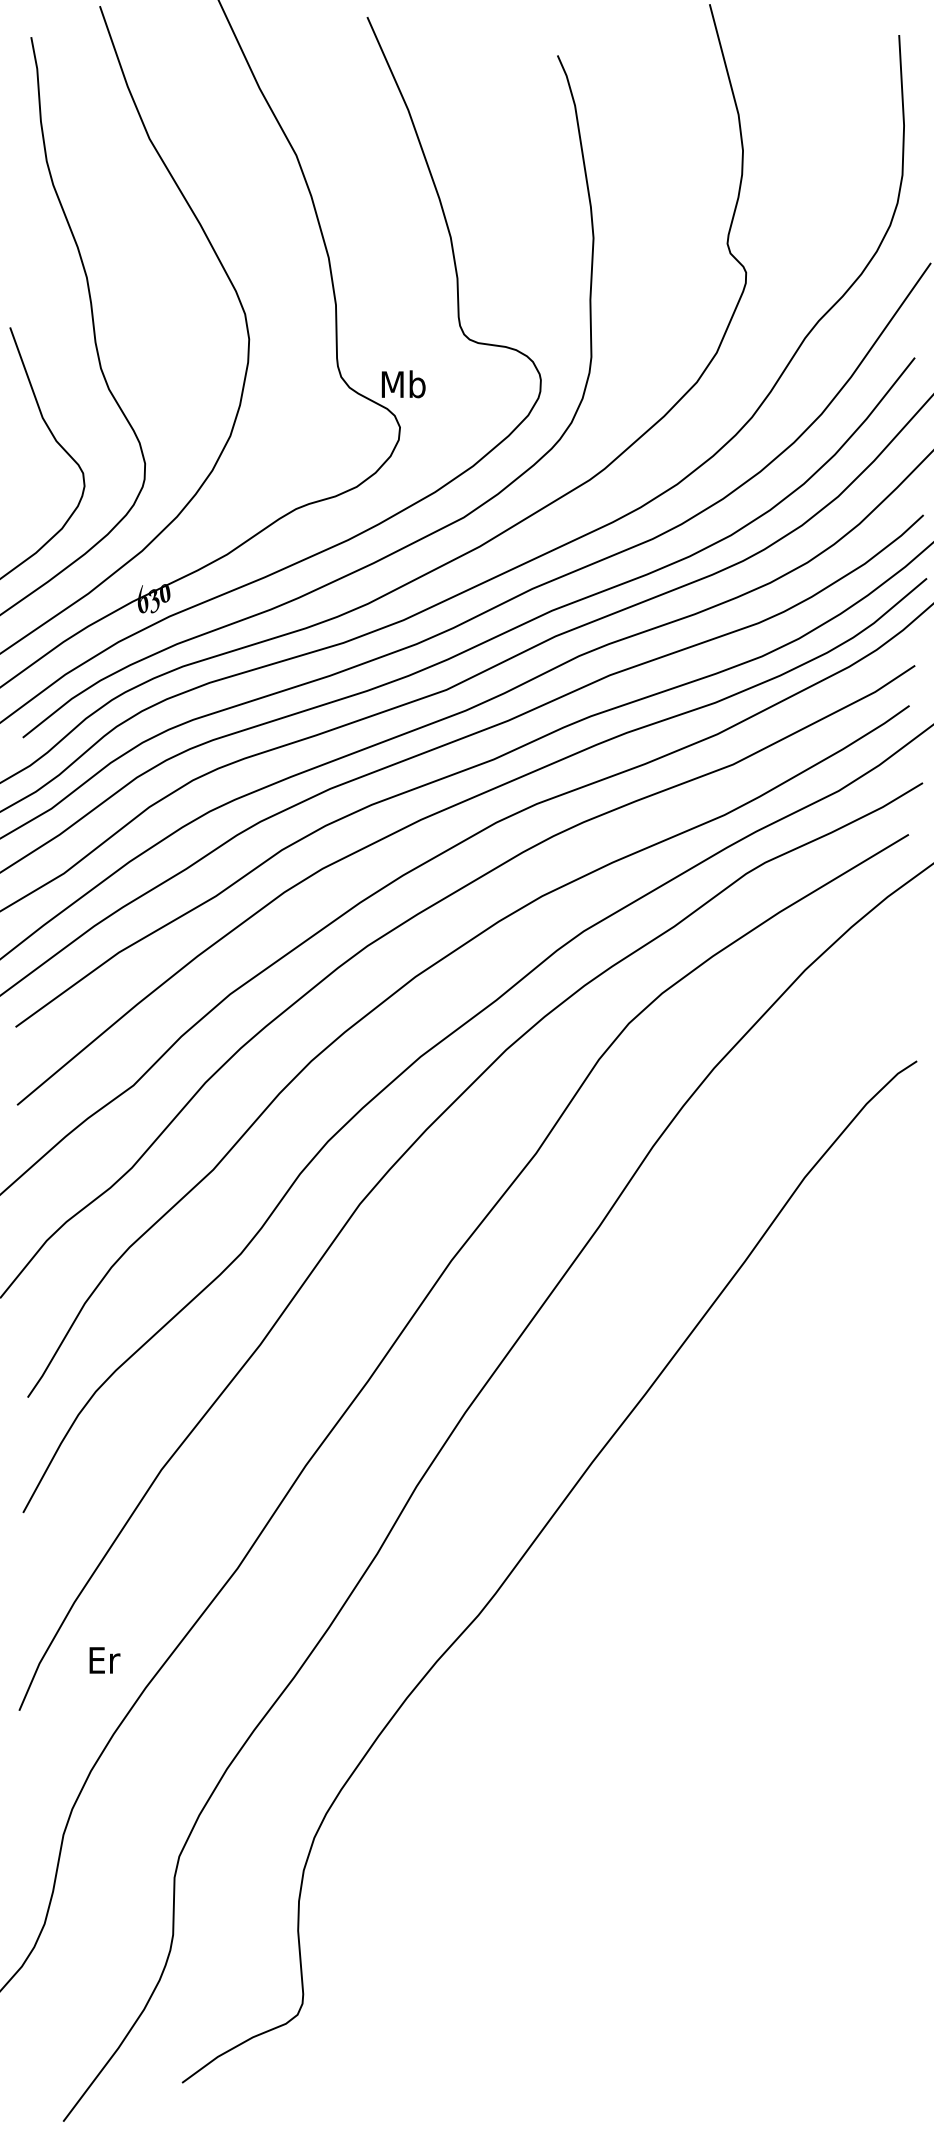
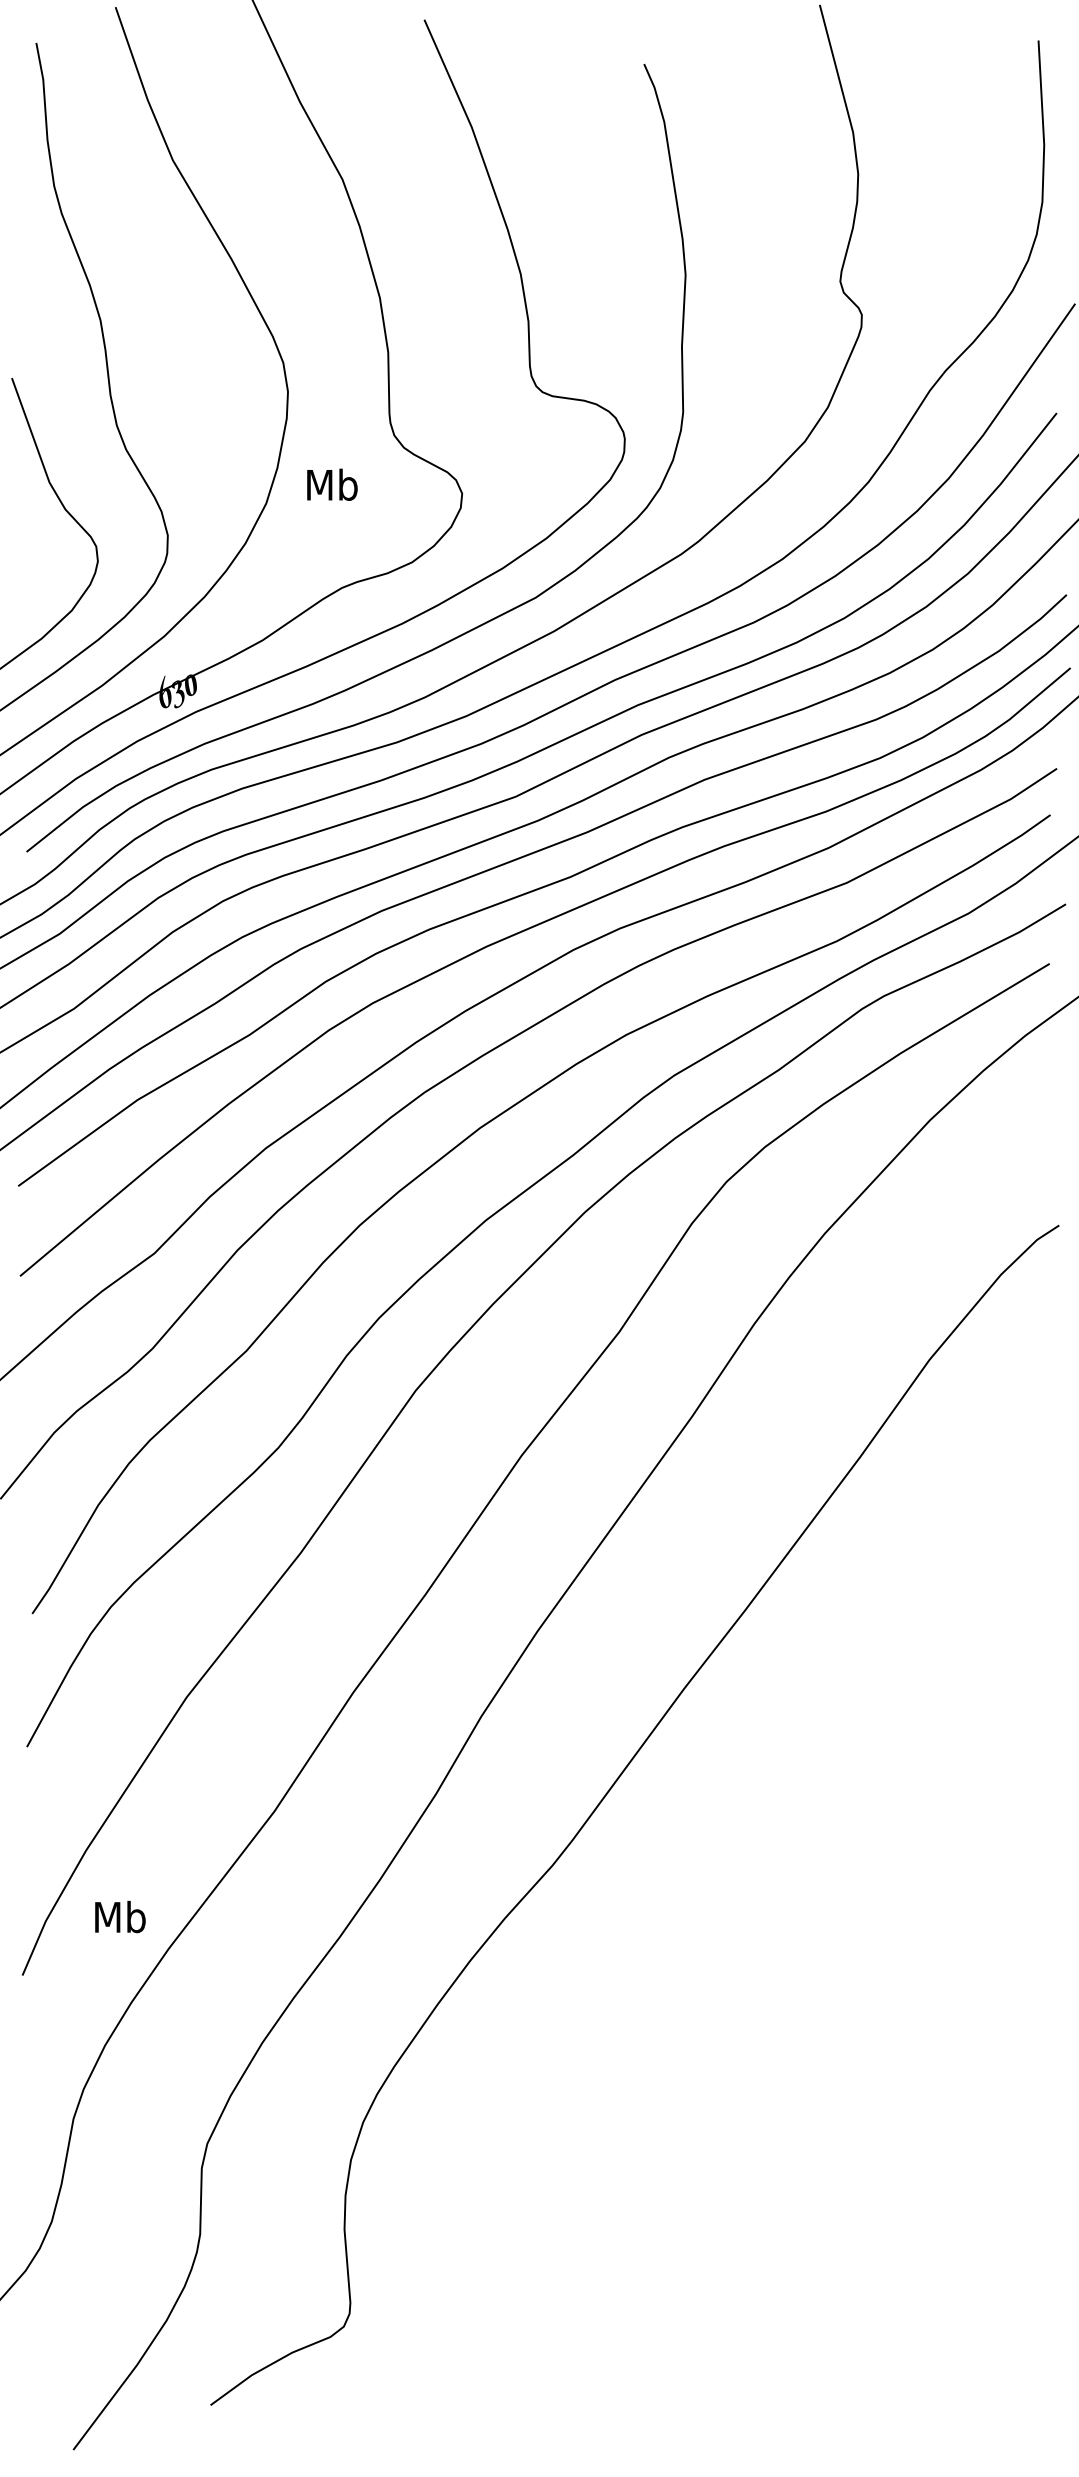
text: (403, 384) -> (332, 484), moved
text: (104, 1659) -> (120, 1916), Er -> Mb

